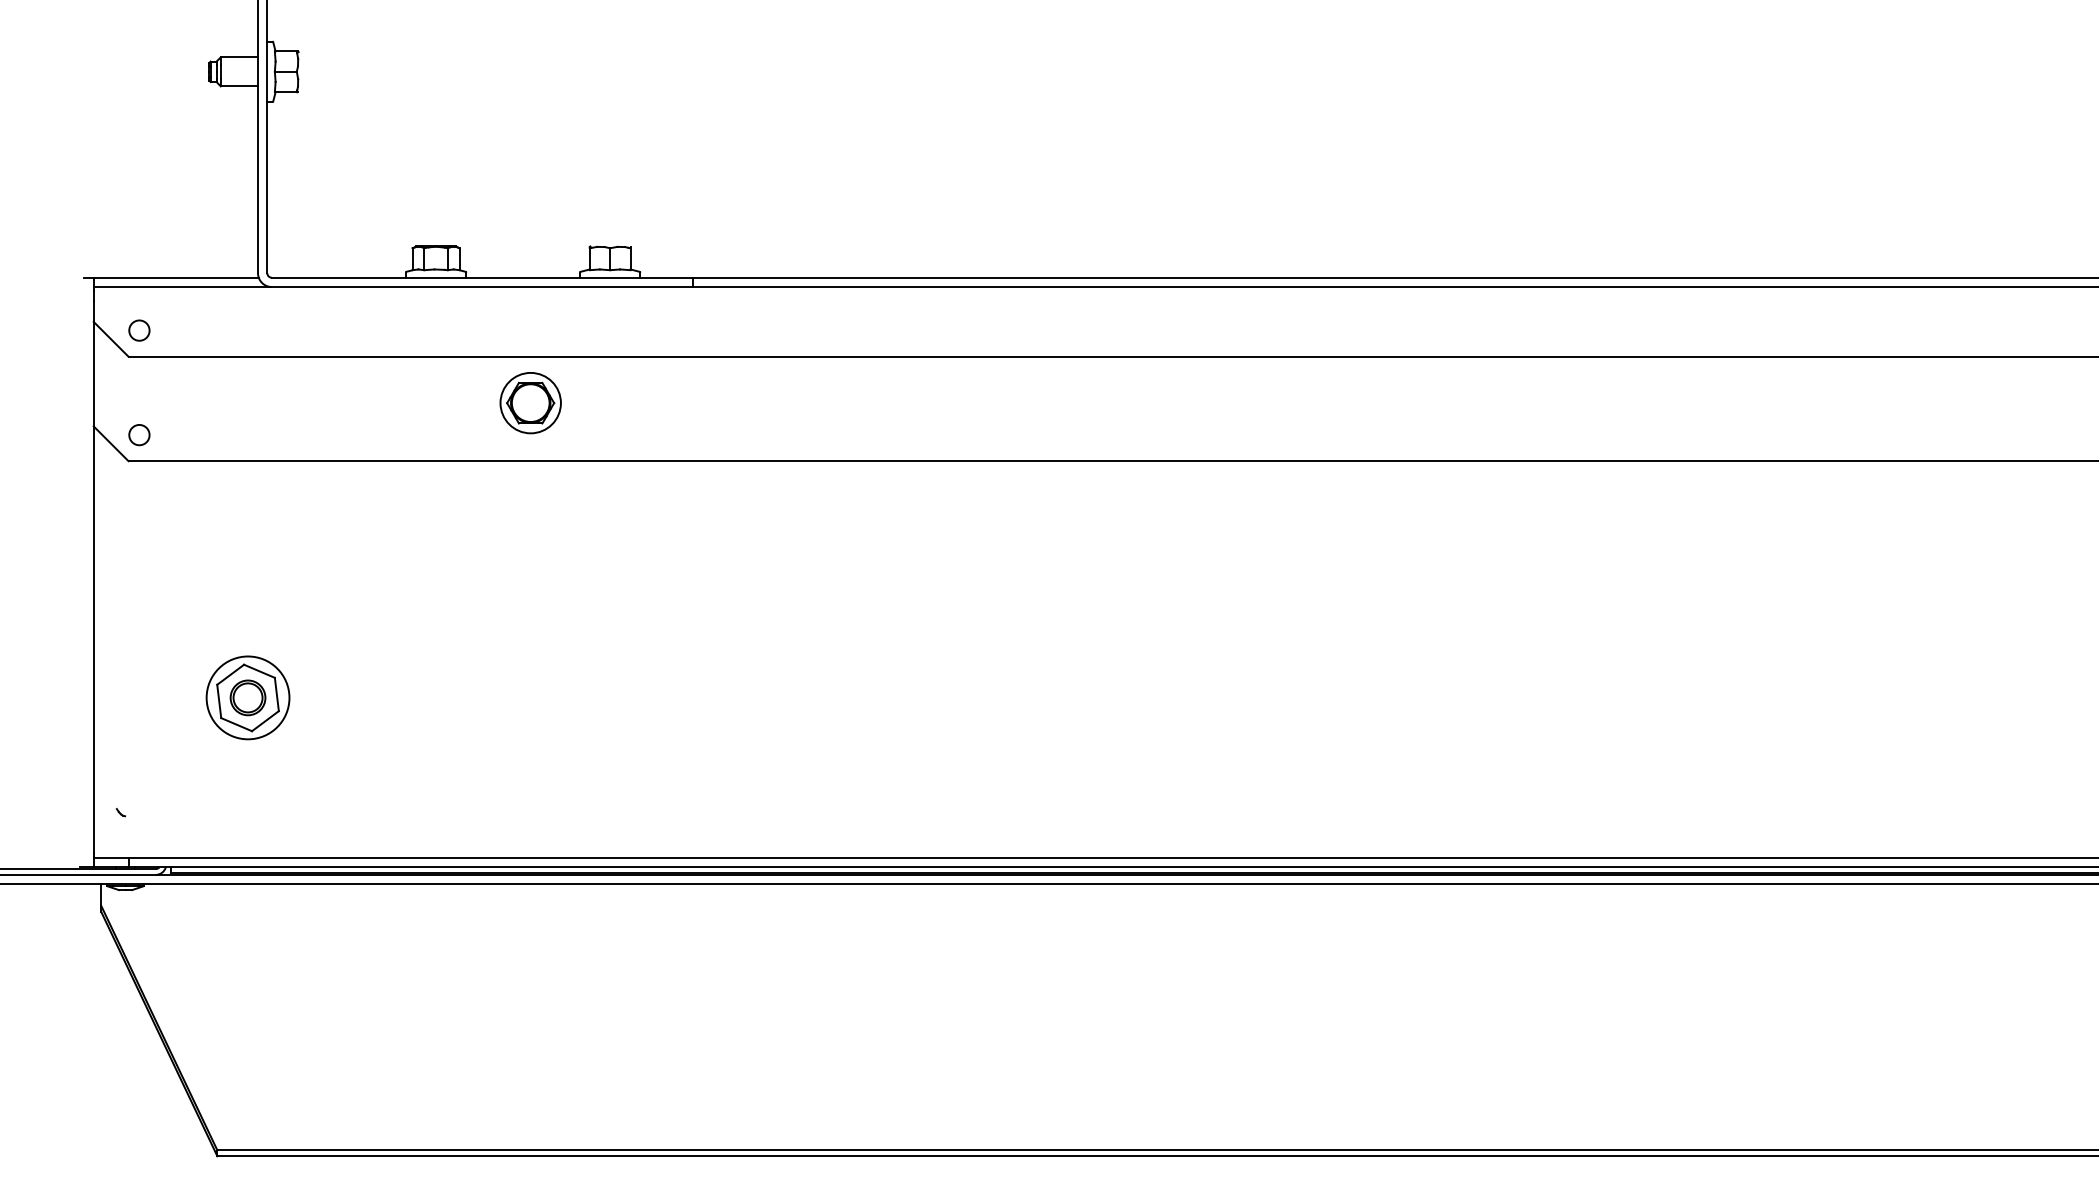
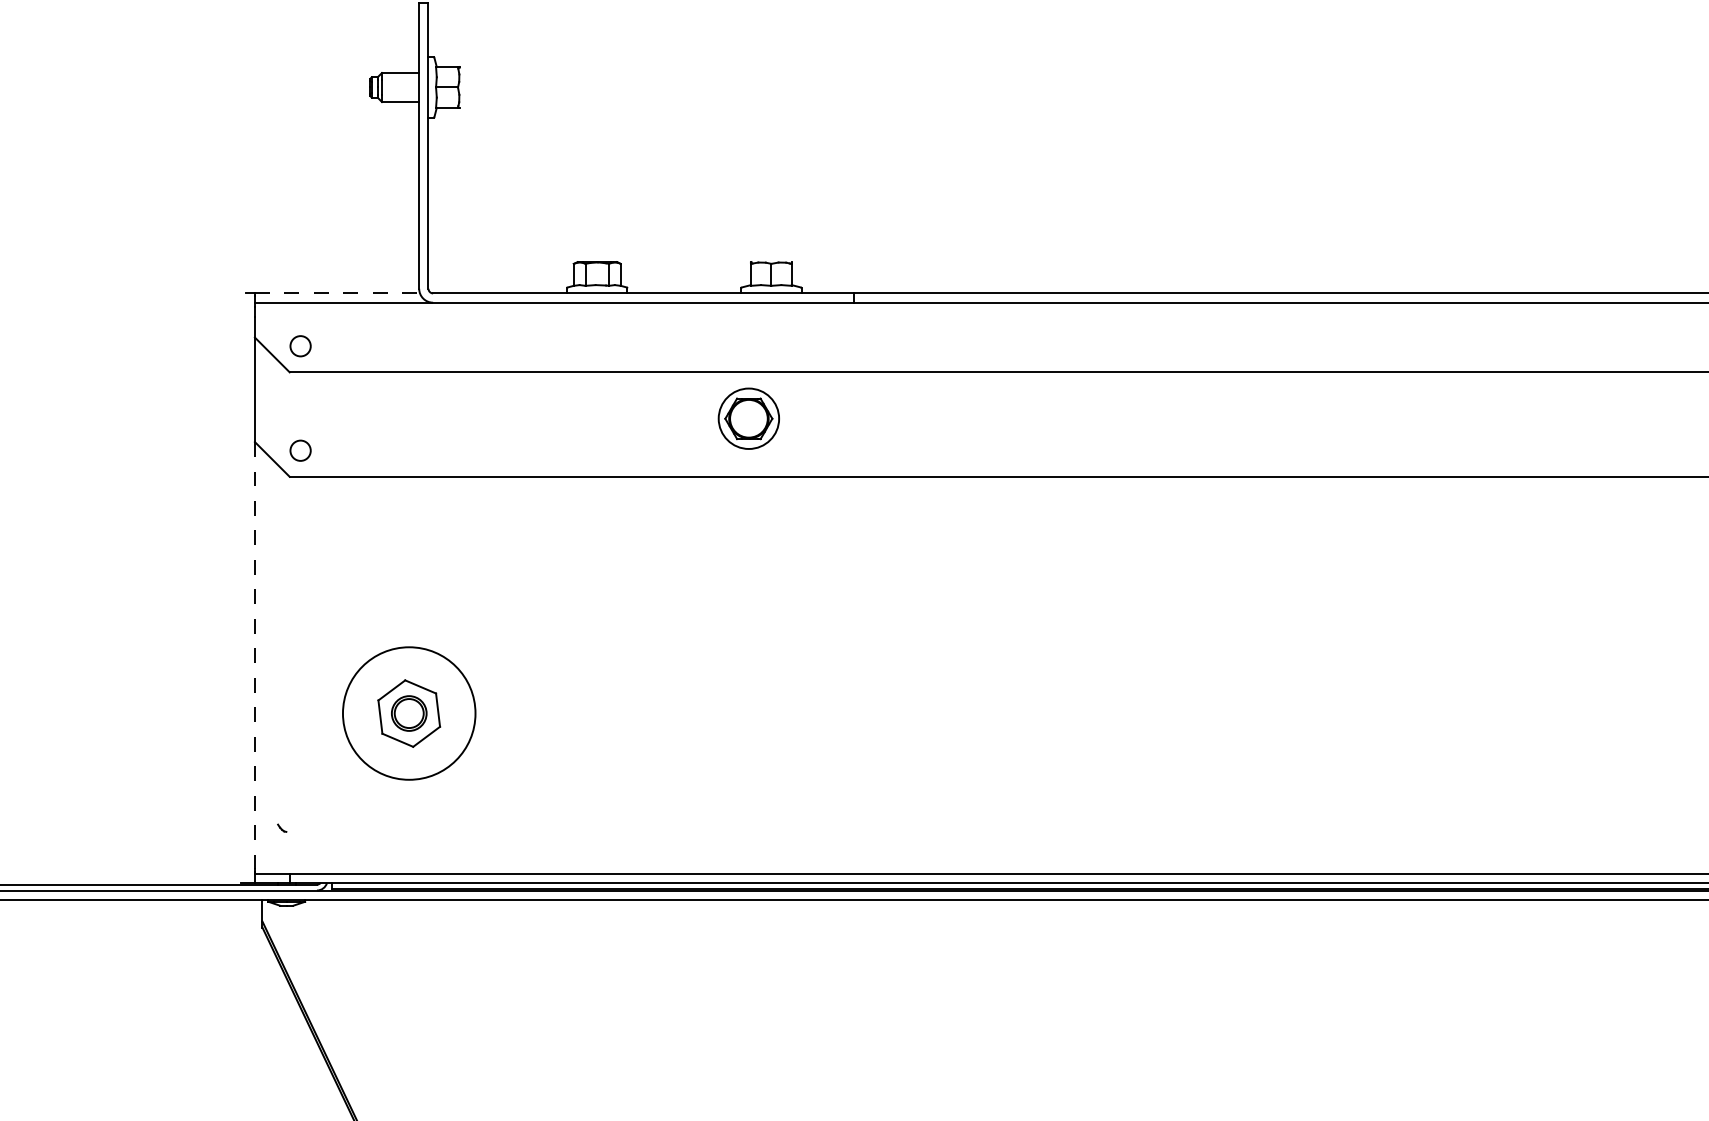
line: (176, 277) -> (337, 293), solid -> dashed
part: (530, 403) -> (748, 419), moved
line: (93, 640) -> (254, 656), solid -> dashed
circle: (247, 697) -> (408, 713), size x1.6

